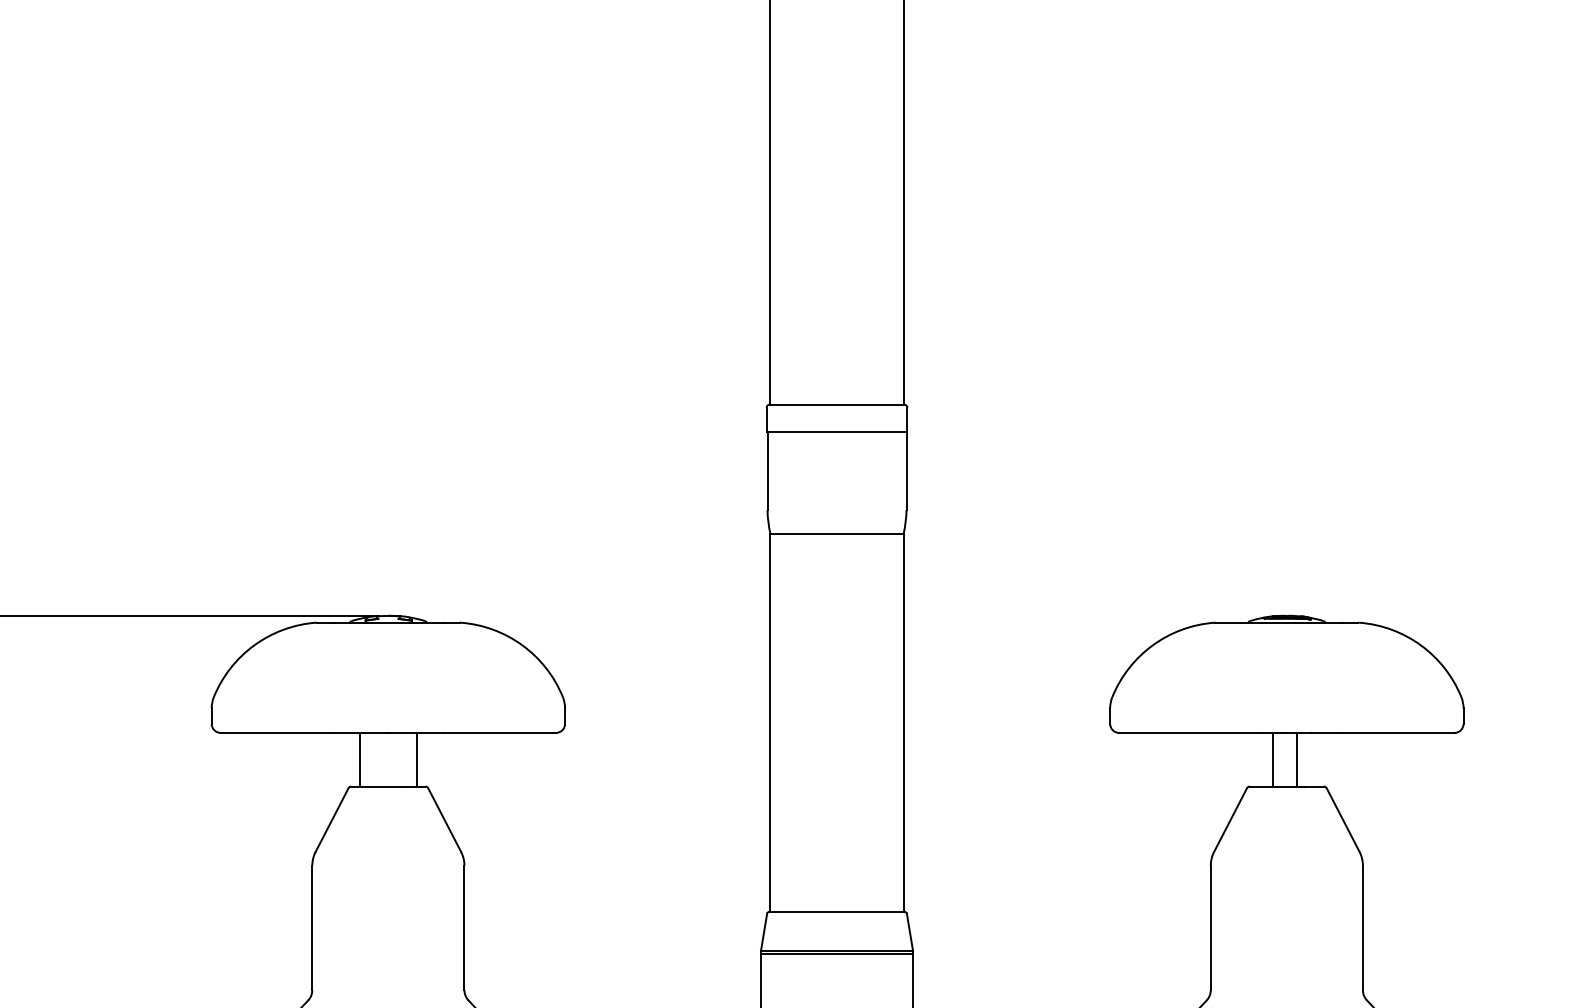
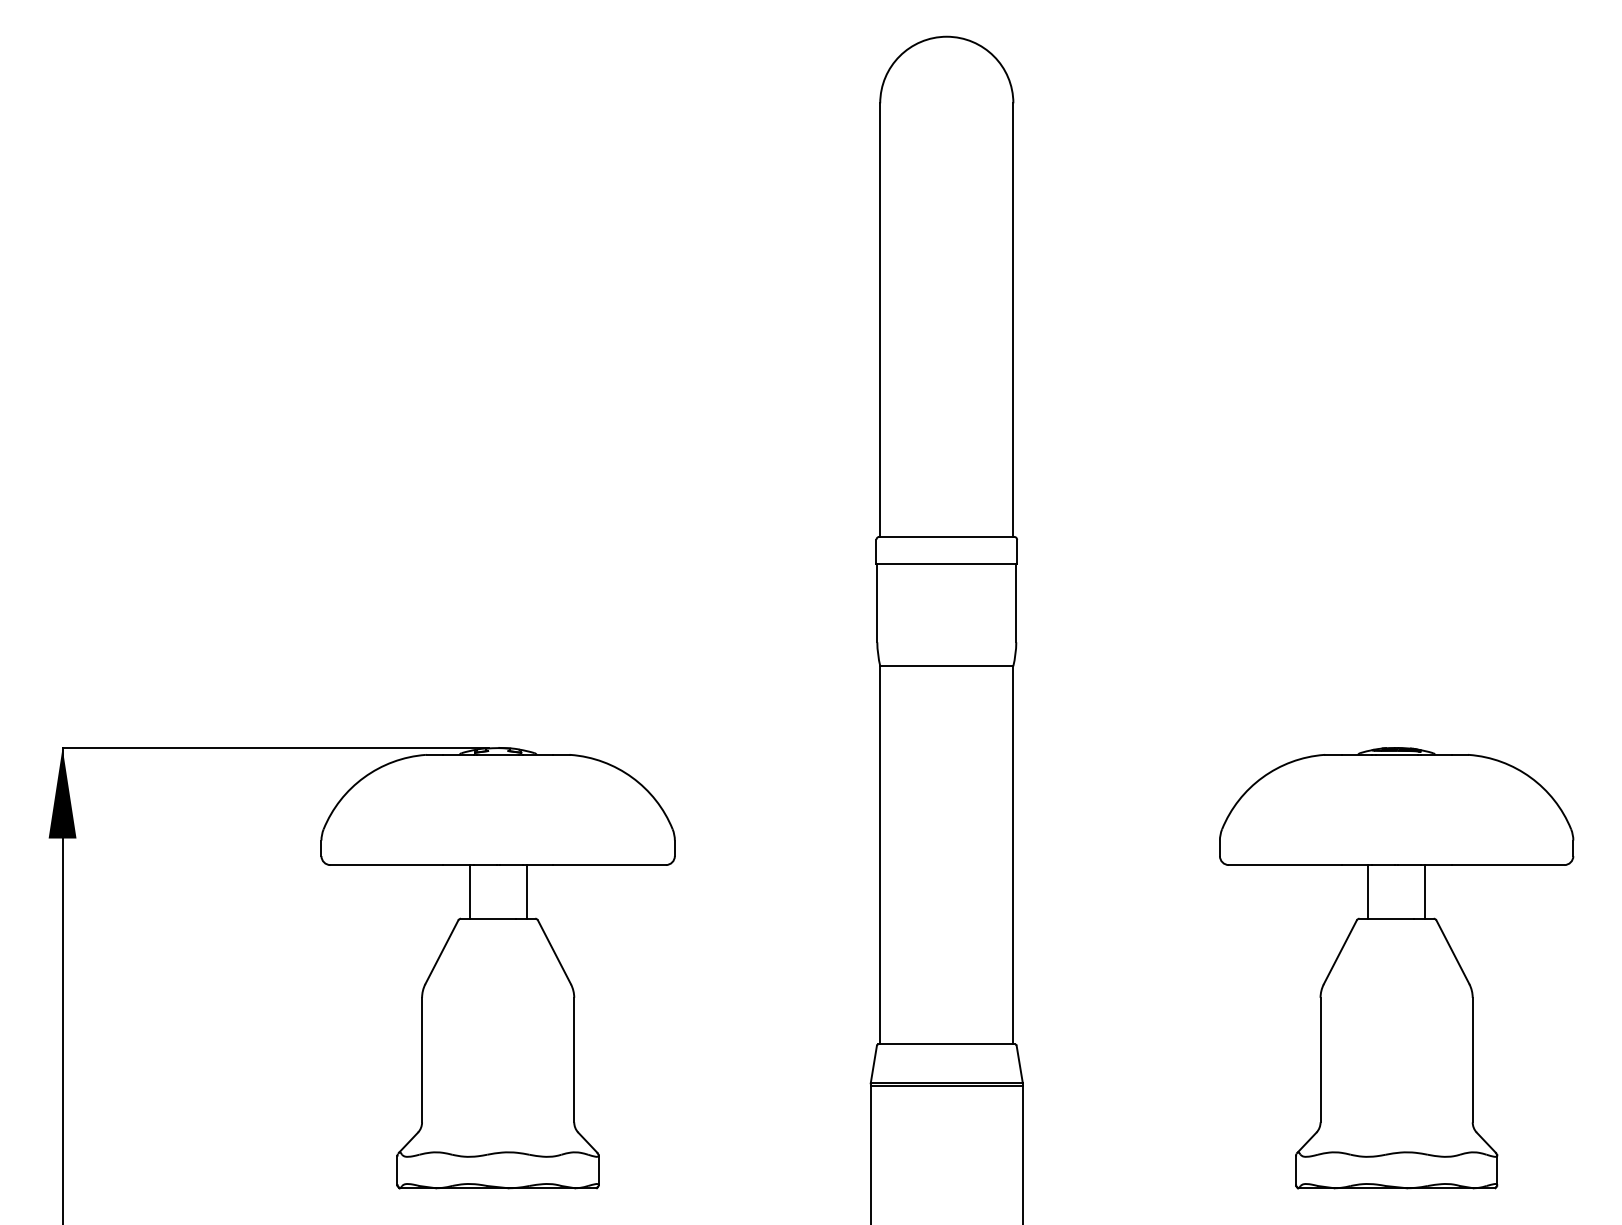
line: (1272, 759) -> (1424, 891), moved
line: (1296, 759) -> (1368, 891), moved

